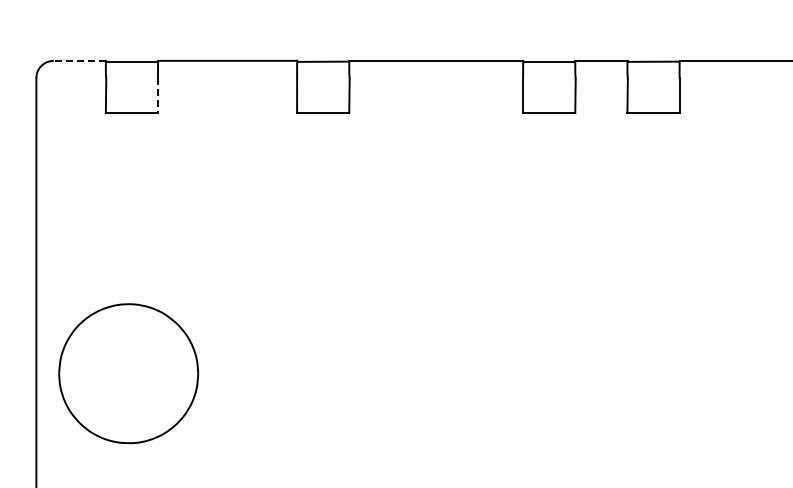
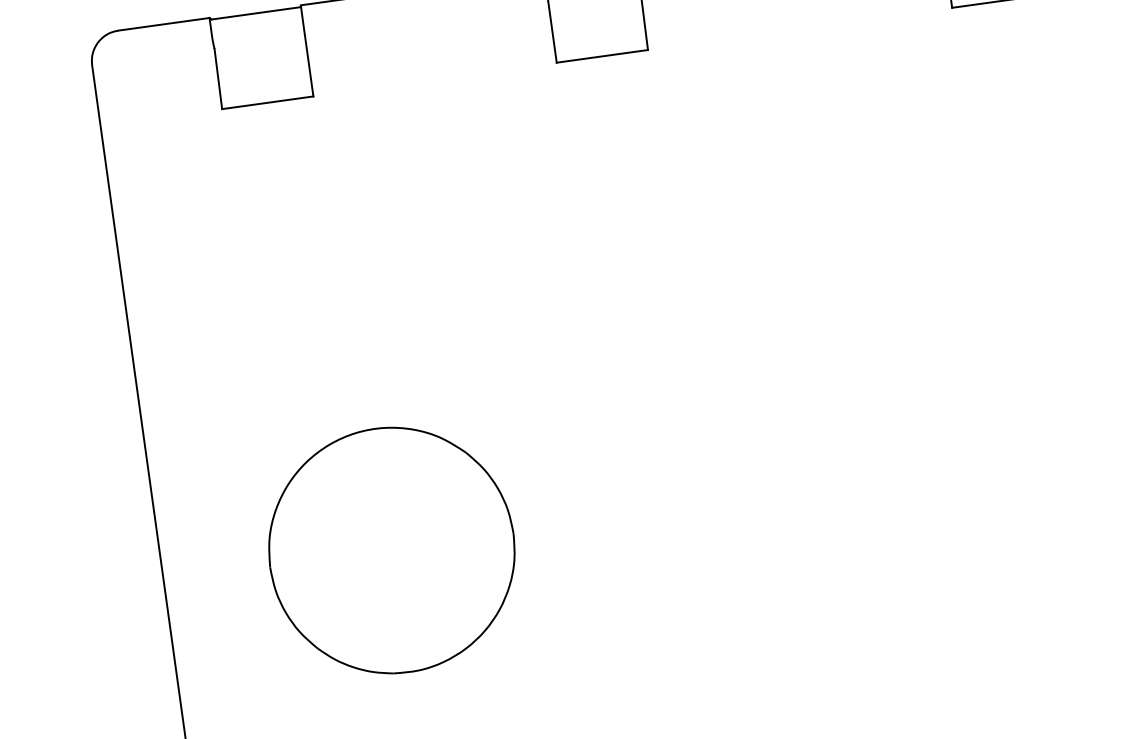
line: (79, 60) -> (163, 23), dashed -> solid
line: (158, 96) -> (310, 67), dashed -> solid
part: (128, 373) -> (391, 550), moved

